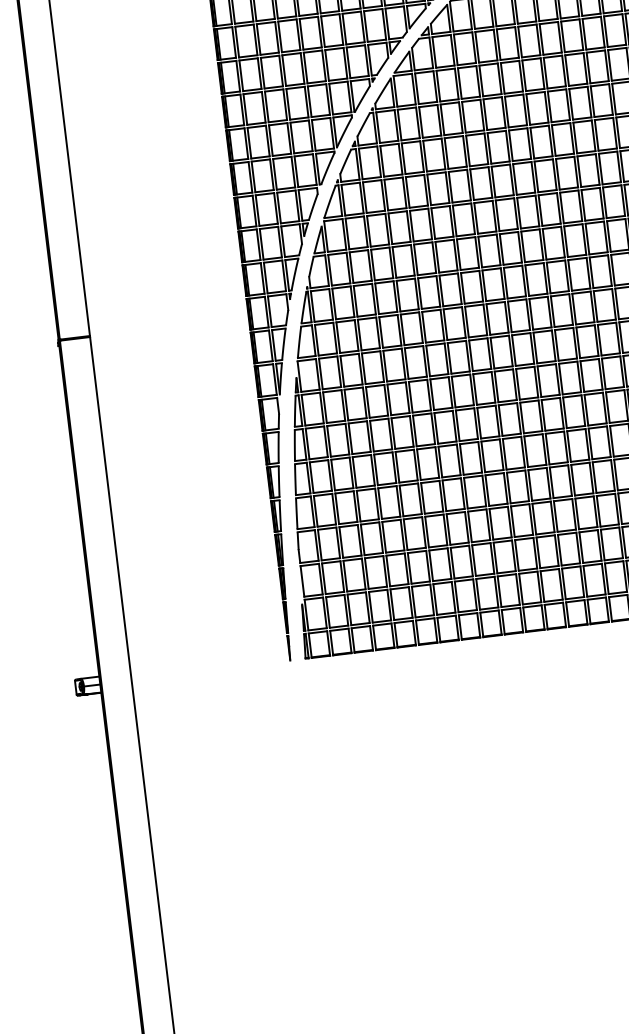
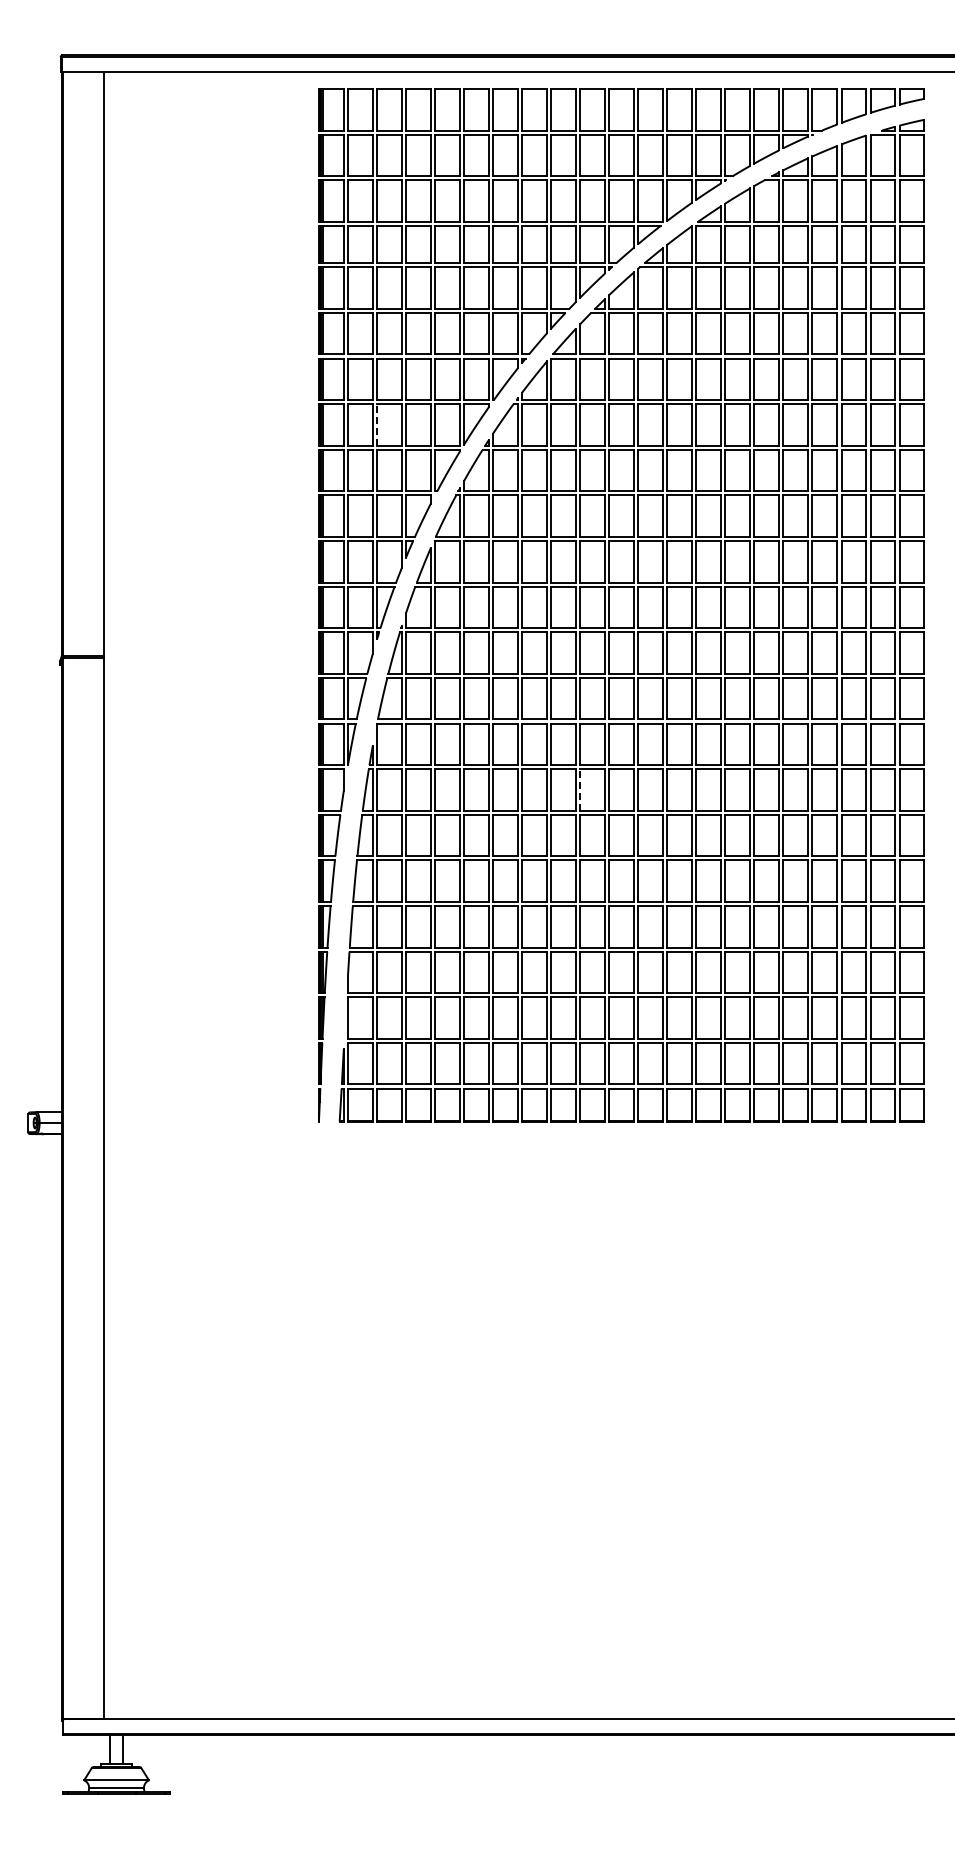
line: (271, 140) -> (377, 424), solid -> dashed
line: (453, 391) -> (580, 789), solid -> dashed

